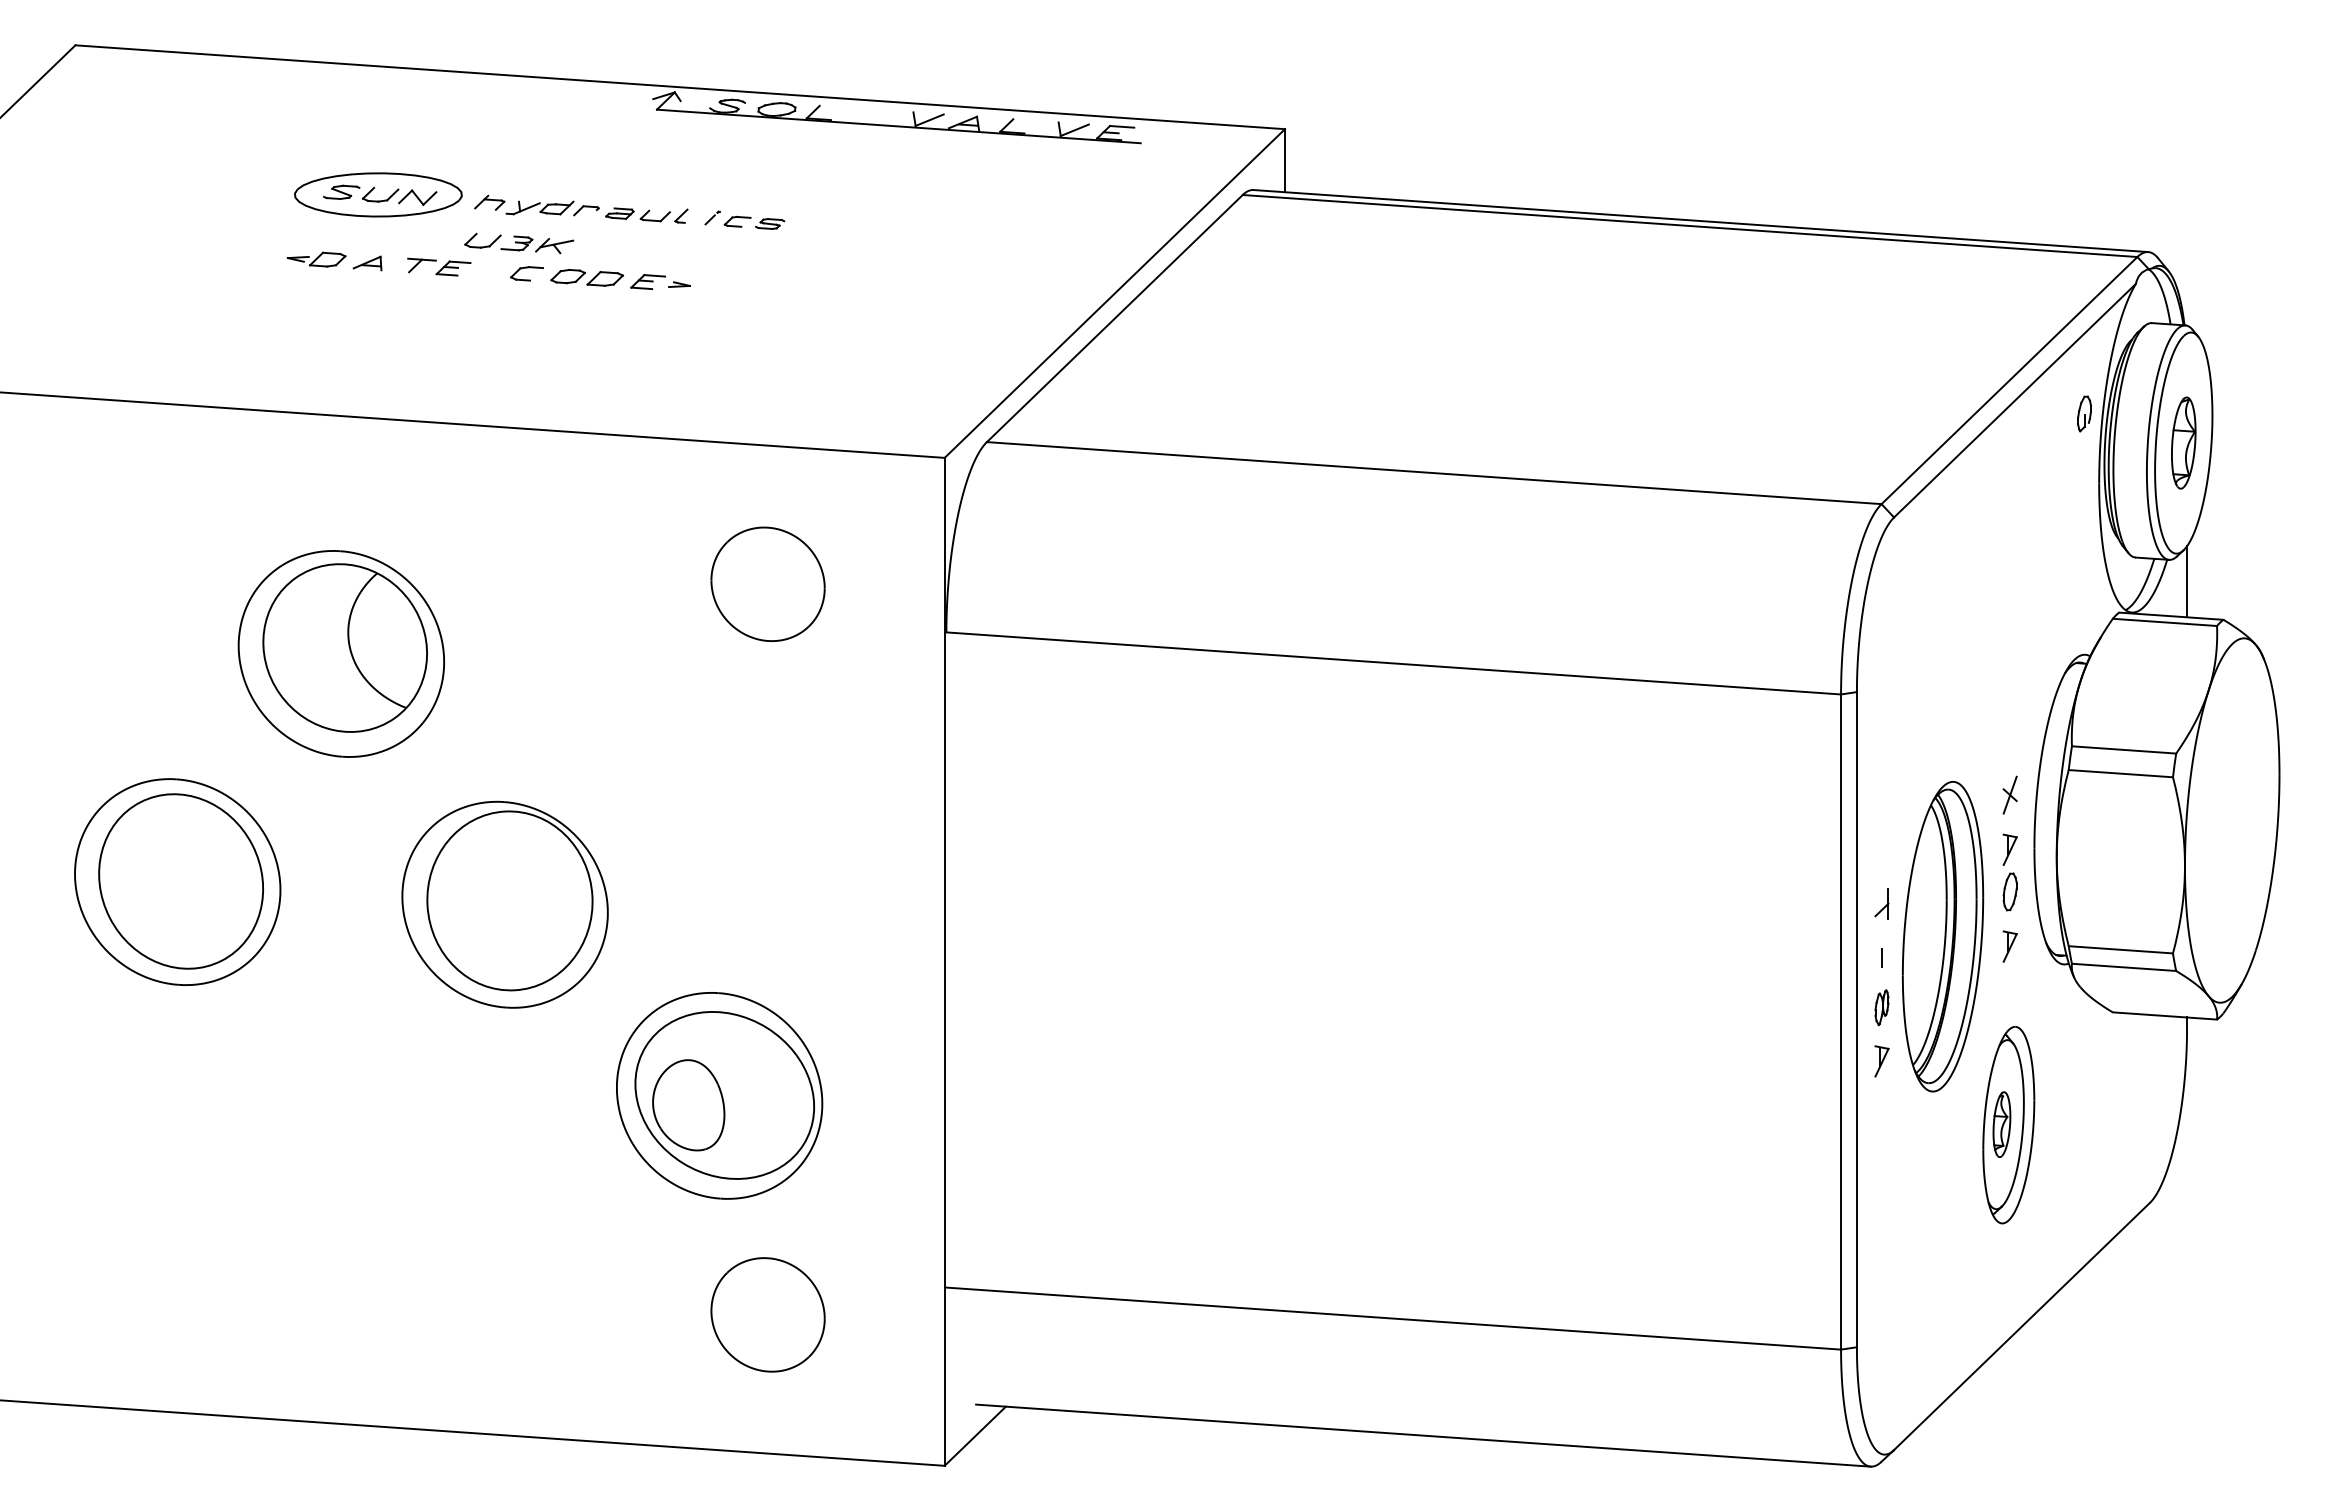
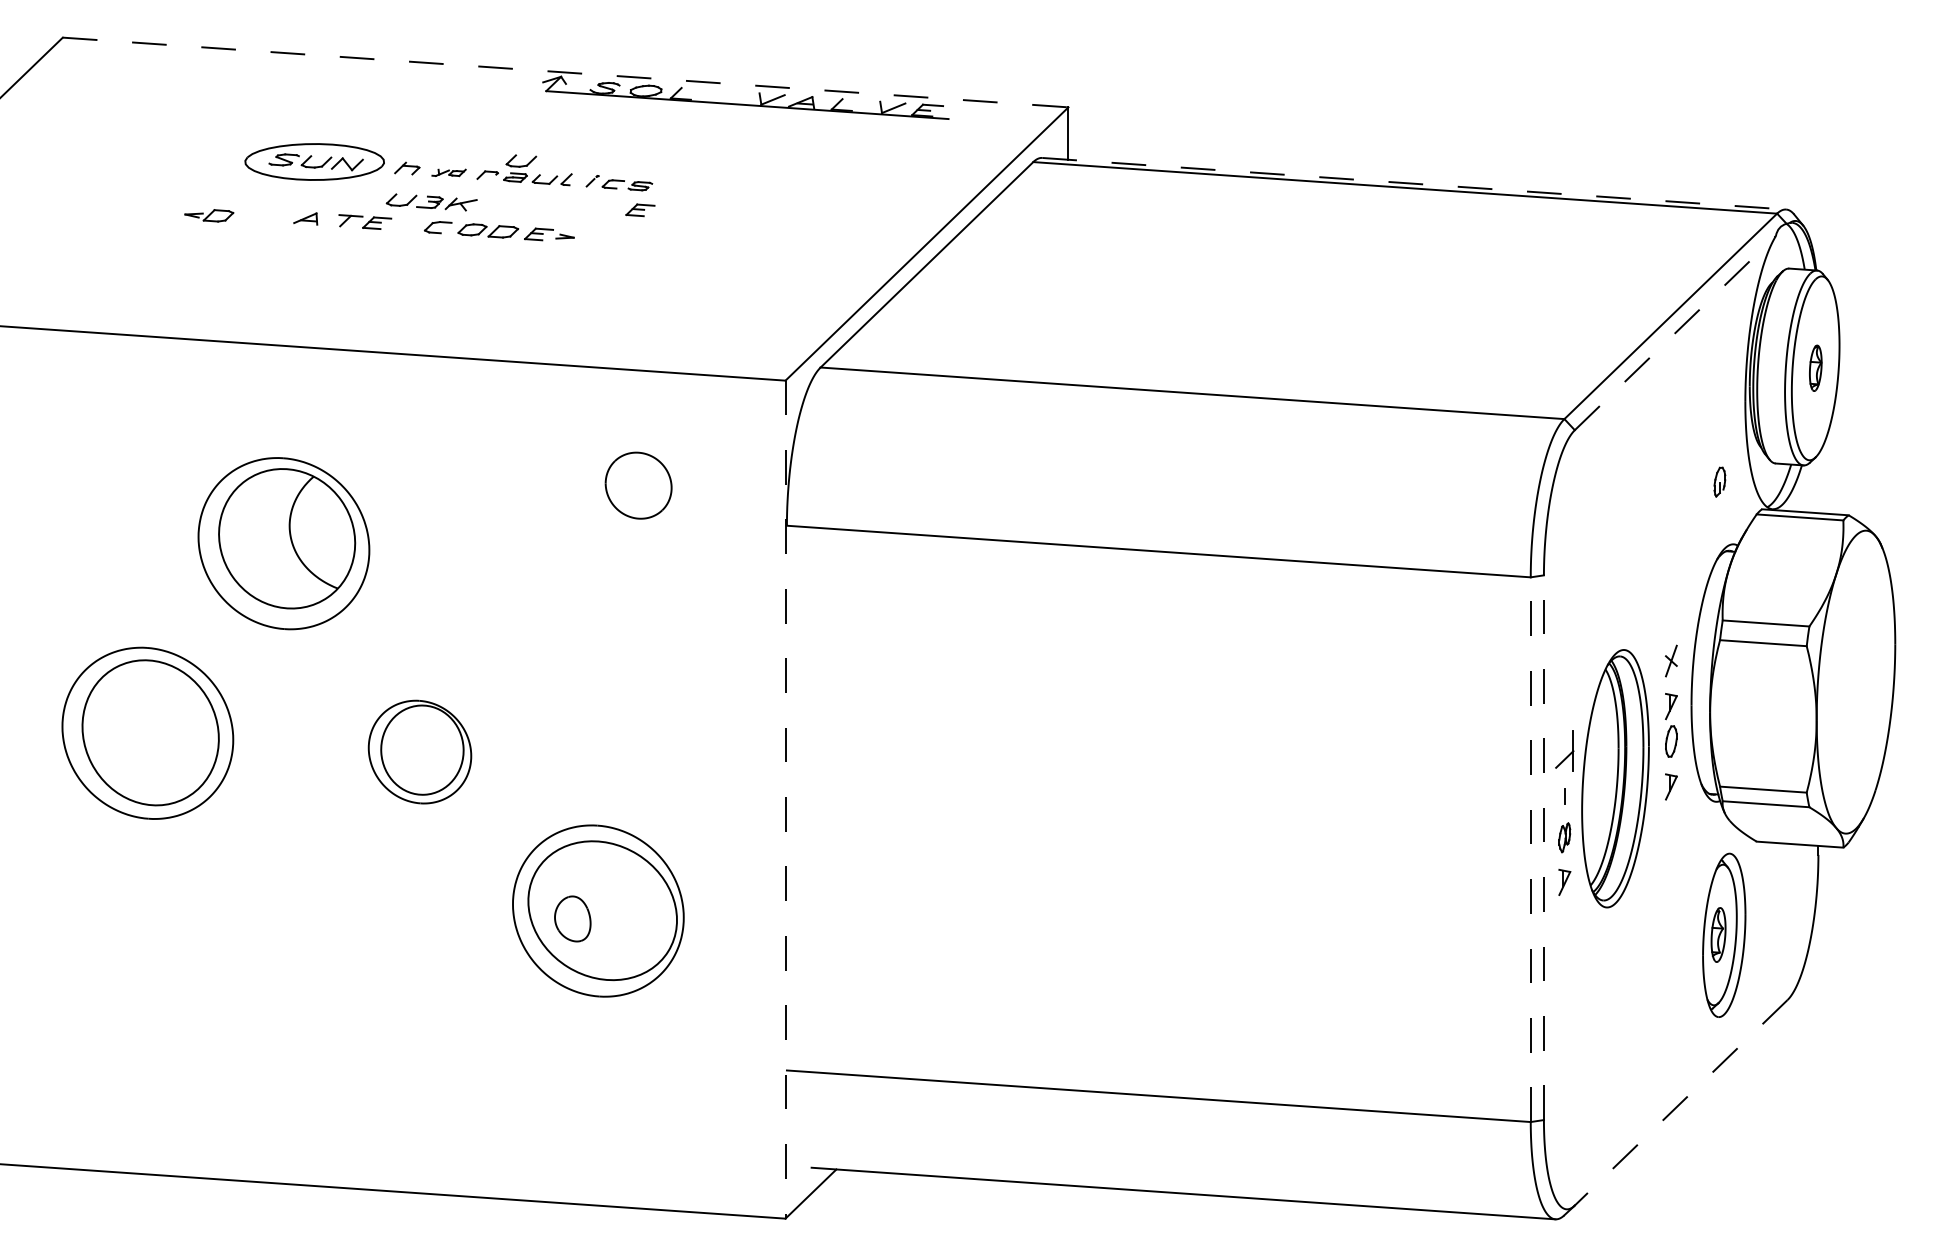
line: (680, 87) -> (565, 72), solid -> dashed
part: (626, 193) -> (520, 160), added
part: (539, 207) -> (448, 172), size x0.6
line: (1701, 221) -> (1414, 184), solid -> dashed
part: (769, 252) -> (639, 209), added
part: (316, 259) -> (209, 215), moved
line: (2015, 400) -> (1675, 332), solid -> dashed
part: (2084, 413) -> (1719, 481), moved
part: (2183, 442) -> (1815, 367), size x0.6
line: (2187, 581) -> (1818, 483), removed
part: (767, 583) -> (638, 485), size x0.7
part: (1881, 903) -> (1564, 751), size x1.6
part: (504, 904) -> (419, 751), size x0.6
line: (944, 961) -> (785, 799), solid -> dashed
line: (1856, 1019) -> (1543, 847), solid -> dashed
line: (1841, 1022) -> (1531, 850), solid -> dashed
part: (688, 1105) -> (572, 919), size x0.6
part: (2008, 1125) -> (1724, 935), moved
part: (767, 1314) -> (638, 1092), removed
line: (2021, 1326) -> (1680, 1102), solid -> dashed

